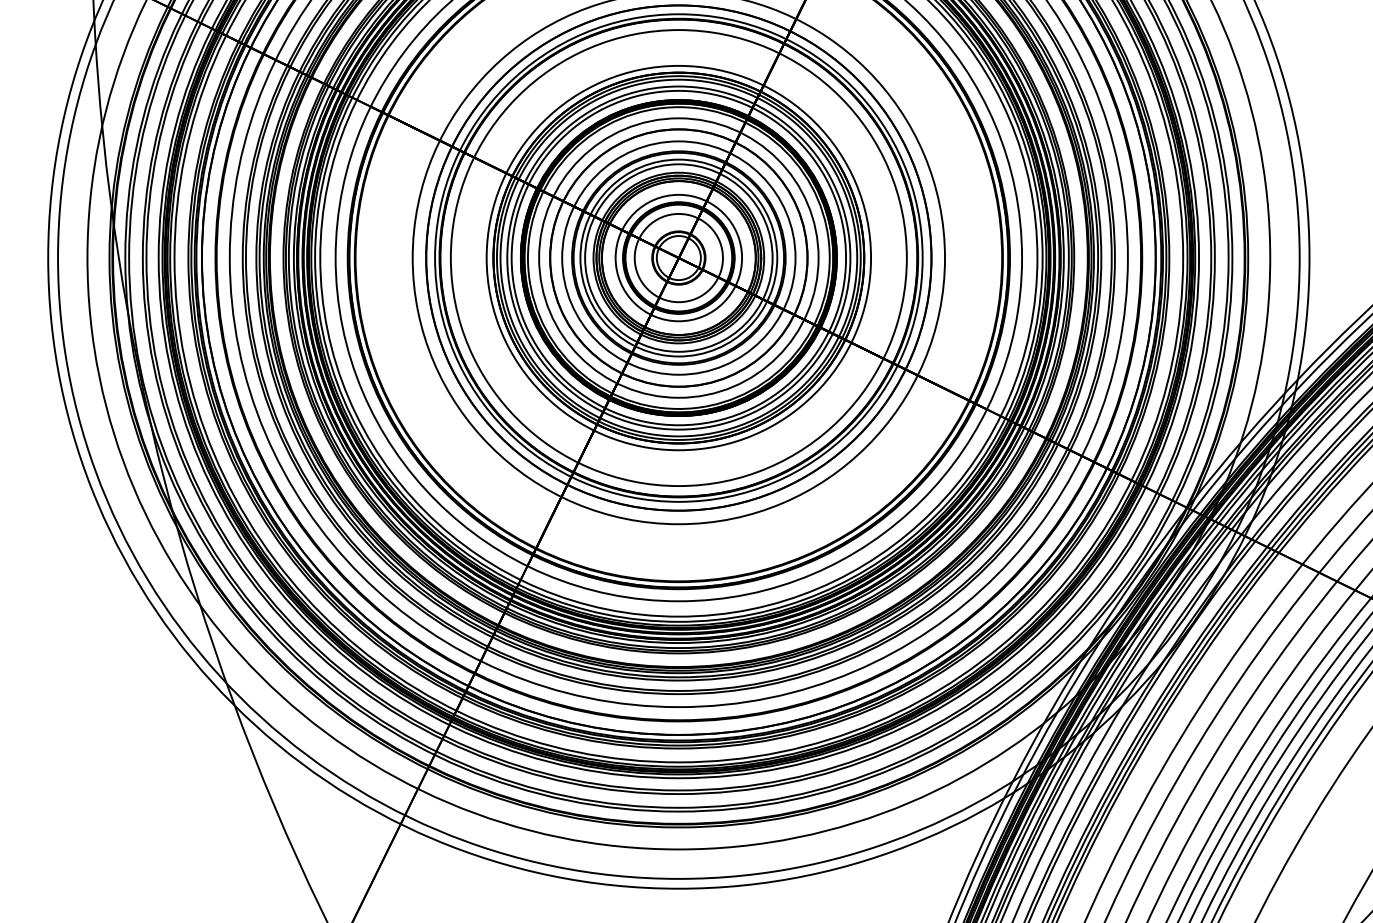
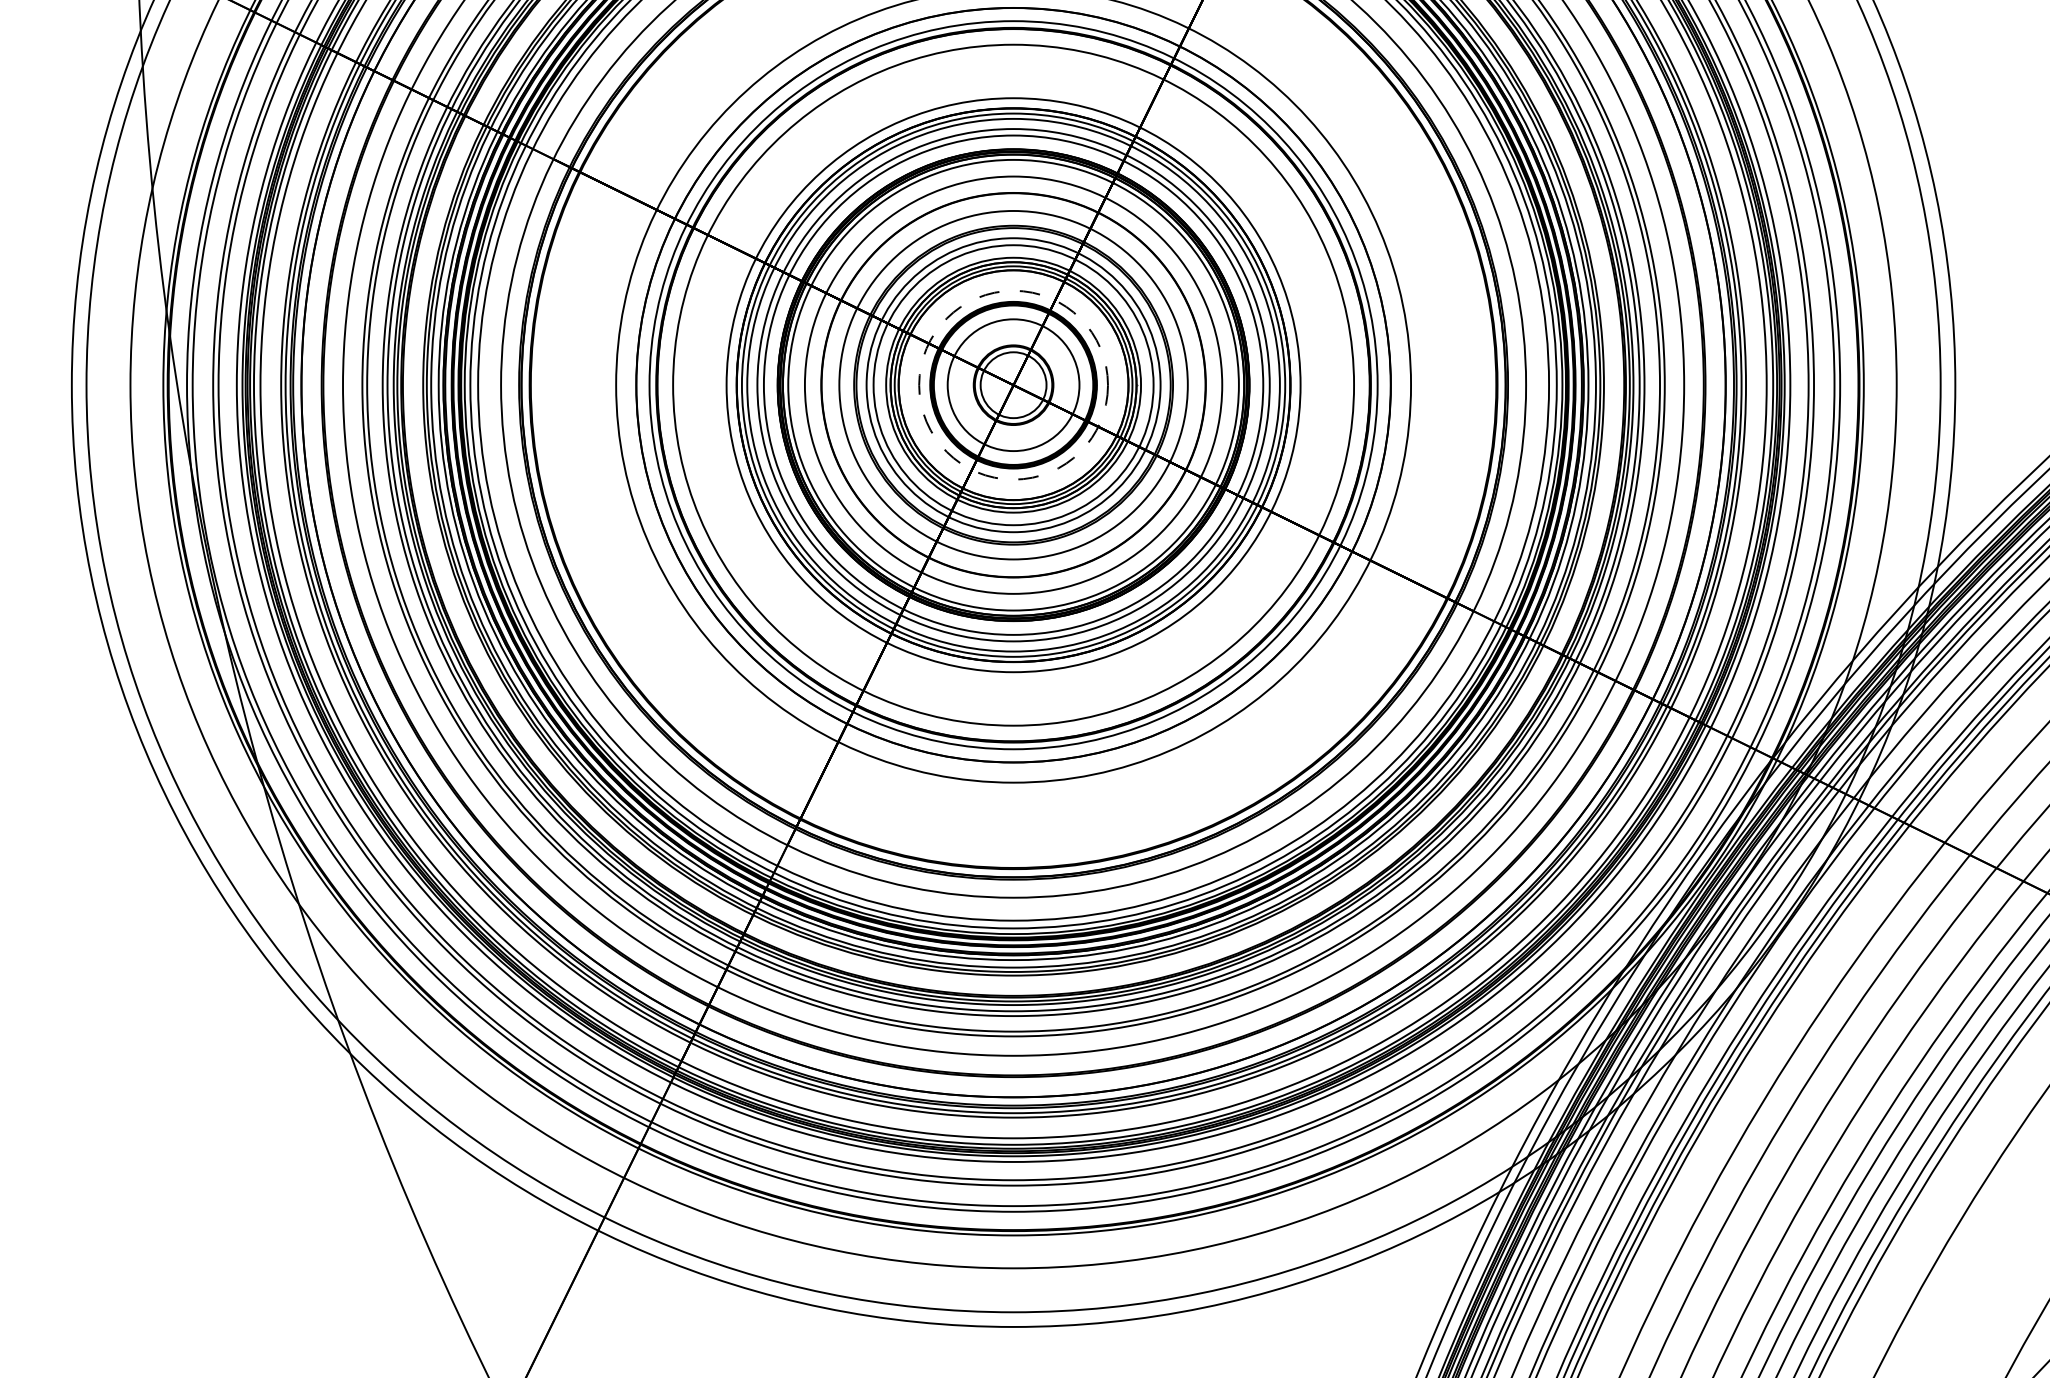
circle: (678, 257) -> (1013, 384), solid -> dashed

